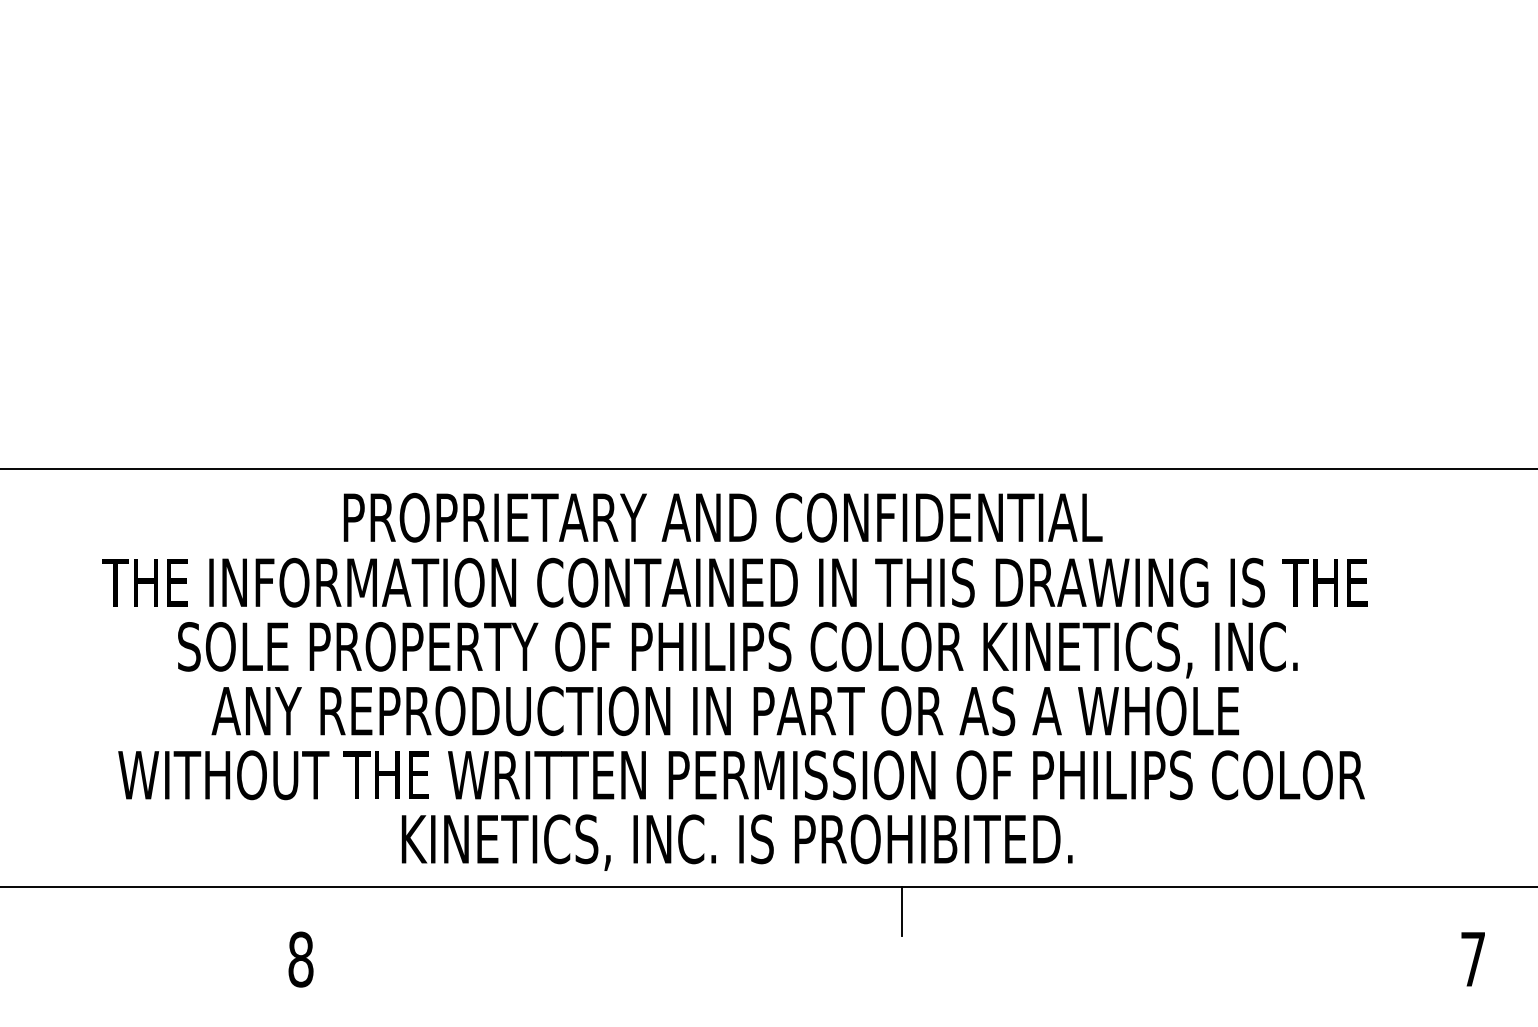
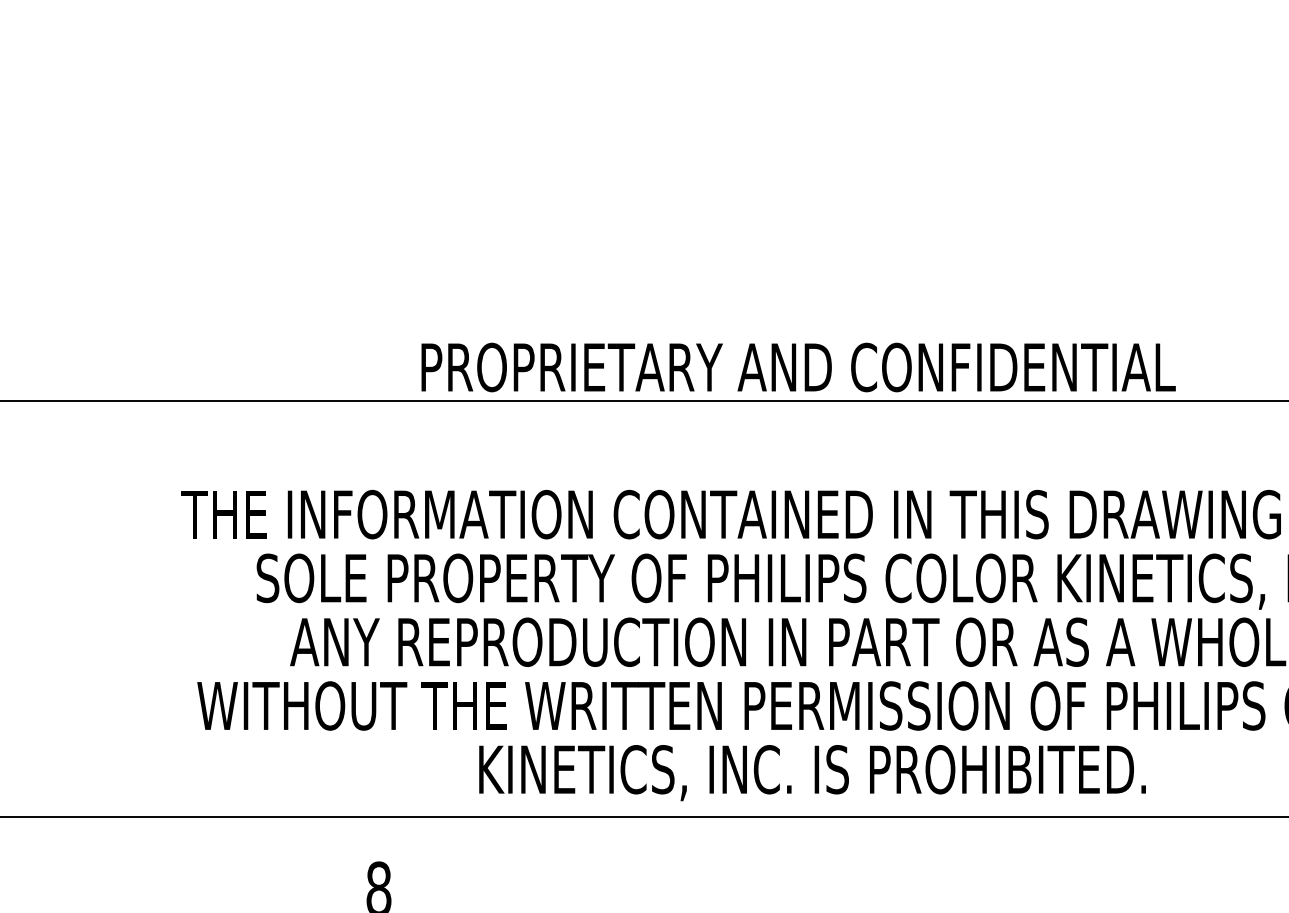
text: (722, 517) -> (797, 367), moved
line: (901, 910) -> (975, 840), removed

